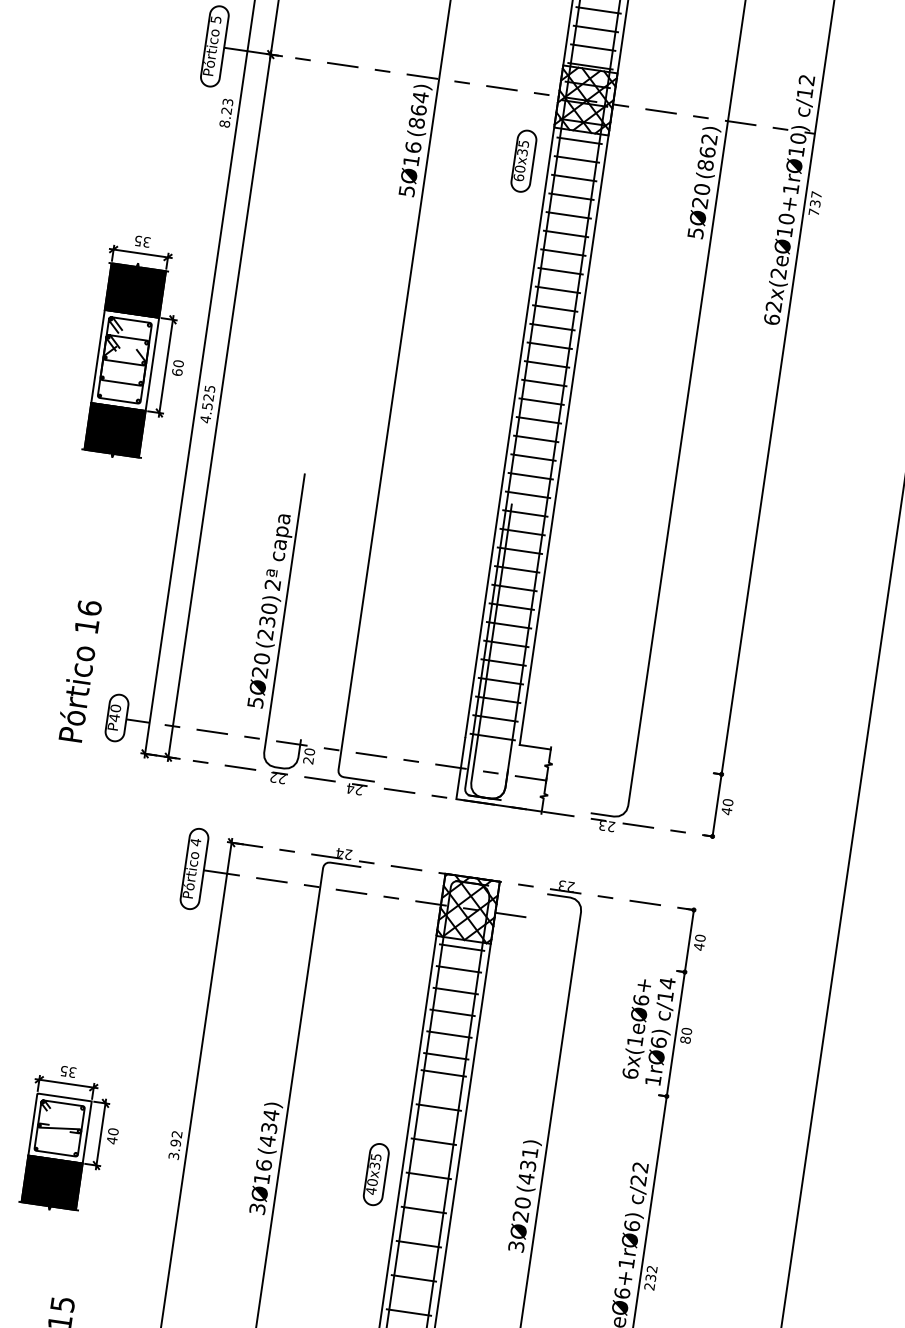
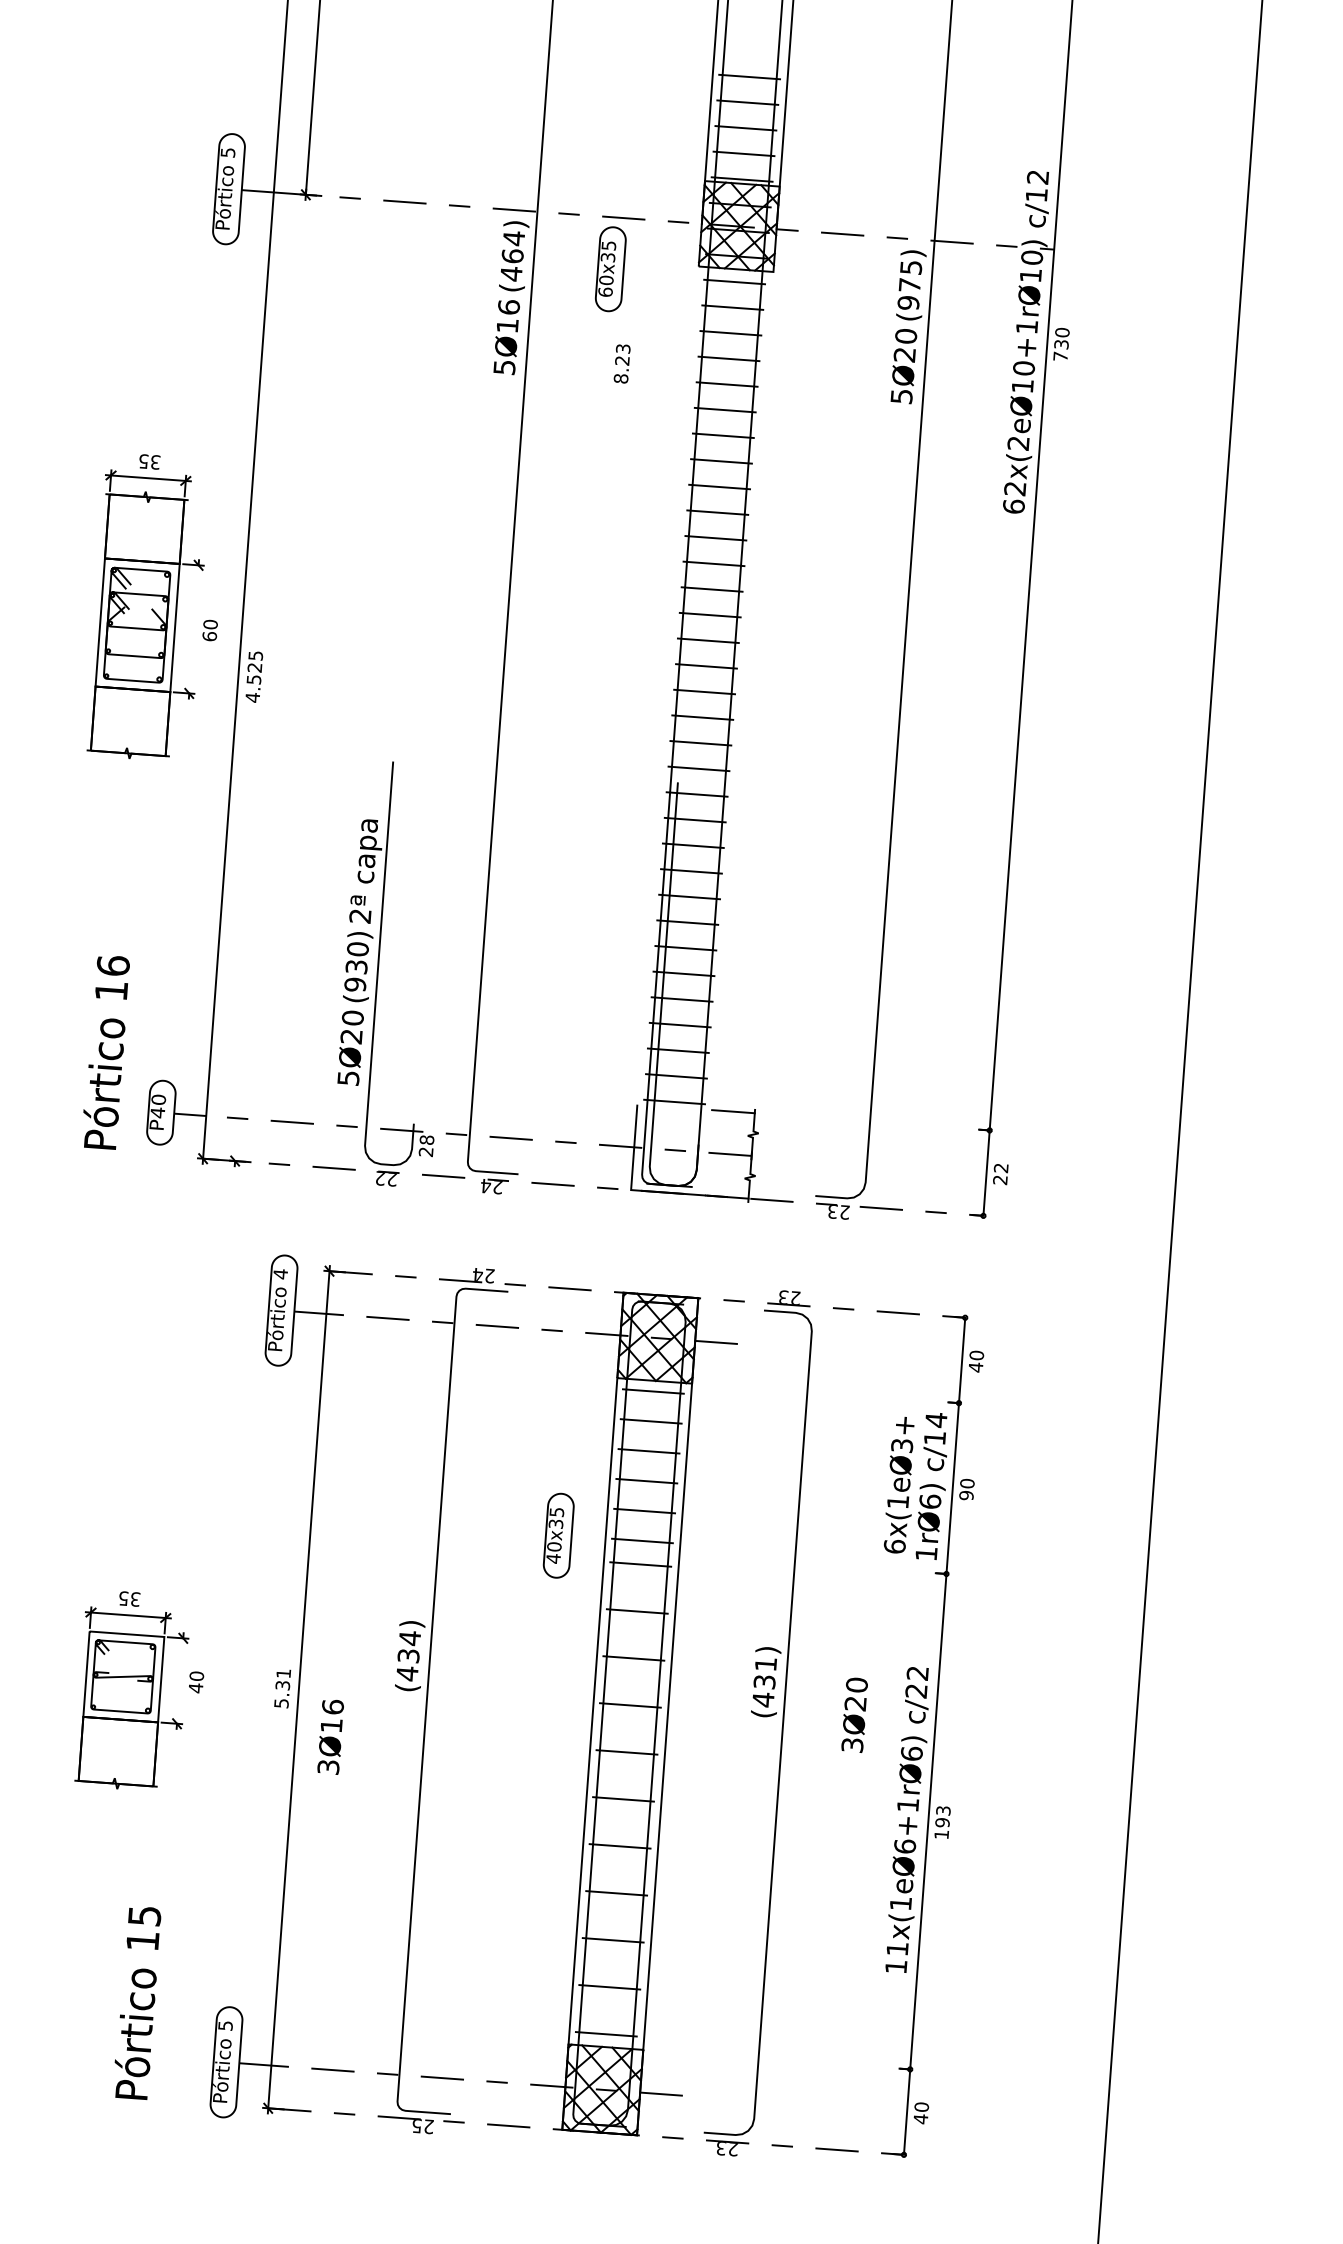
text: (225, 112) -> (621, 363), moved
text: (416, 123) -> (511, 274), (864) -> (464)
text: (707, 152) -> (909, 285), (862) -> (975)
part: (523, 161) -> (610, 269), moved
text: (816, 194) -> (1062, 332), 737 -> 730
fill: (135, 290) -> (144, 528), removed
line: (165, 366) -> (193, 629), removed
line: (219, 405) -> (270, 677), removed
line: (512, 416) -> (669, 663), removed
line: (566, 424) -> (744, 669), removed
fill: (114, 430) -> (130, 721), removed
text: (265, 634) -> (355, 984), (230) -> (930)
text: (309, 751) -> (426, 1139), 20 -> 28
text: (727, 807) -> (1000, 1174), 40 -> 22
text: (641, 1000) -> (902, 1446), 6x(1eØ6+ -> 6x(1eØ3+
text: (685, 1040) -> (966, 1495), 80 -> 90
line: (101, 1134) -> (180, 1680), removed
text: (175, 1145) -> (282, 1688), 3.92 -> 5.31
part: (376, 1174) -> (558, 1535), moved
fill: (52, 1182) -> (118, 1751), removed
text: (260, 1187) -> (330, 1737), moved
text: (519, 1224) -> (854, 1714), moved
text: (650, 1277) -> (942, 1822), 232 -> 193

